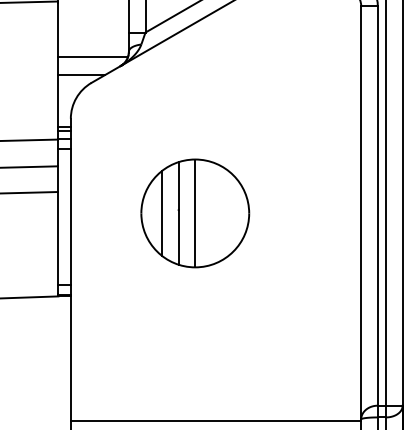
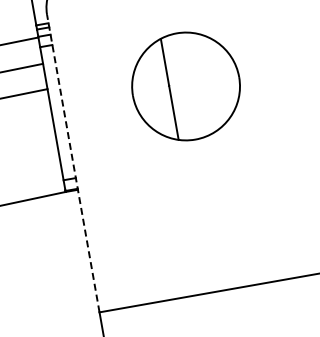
line: (162, 213) -> (153, 92), removed
line: (195, 213) -> (186, 86), removed
line: (70, 269) -> (72, 163), solid -> dashed

